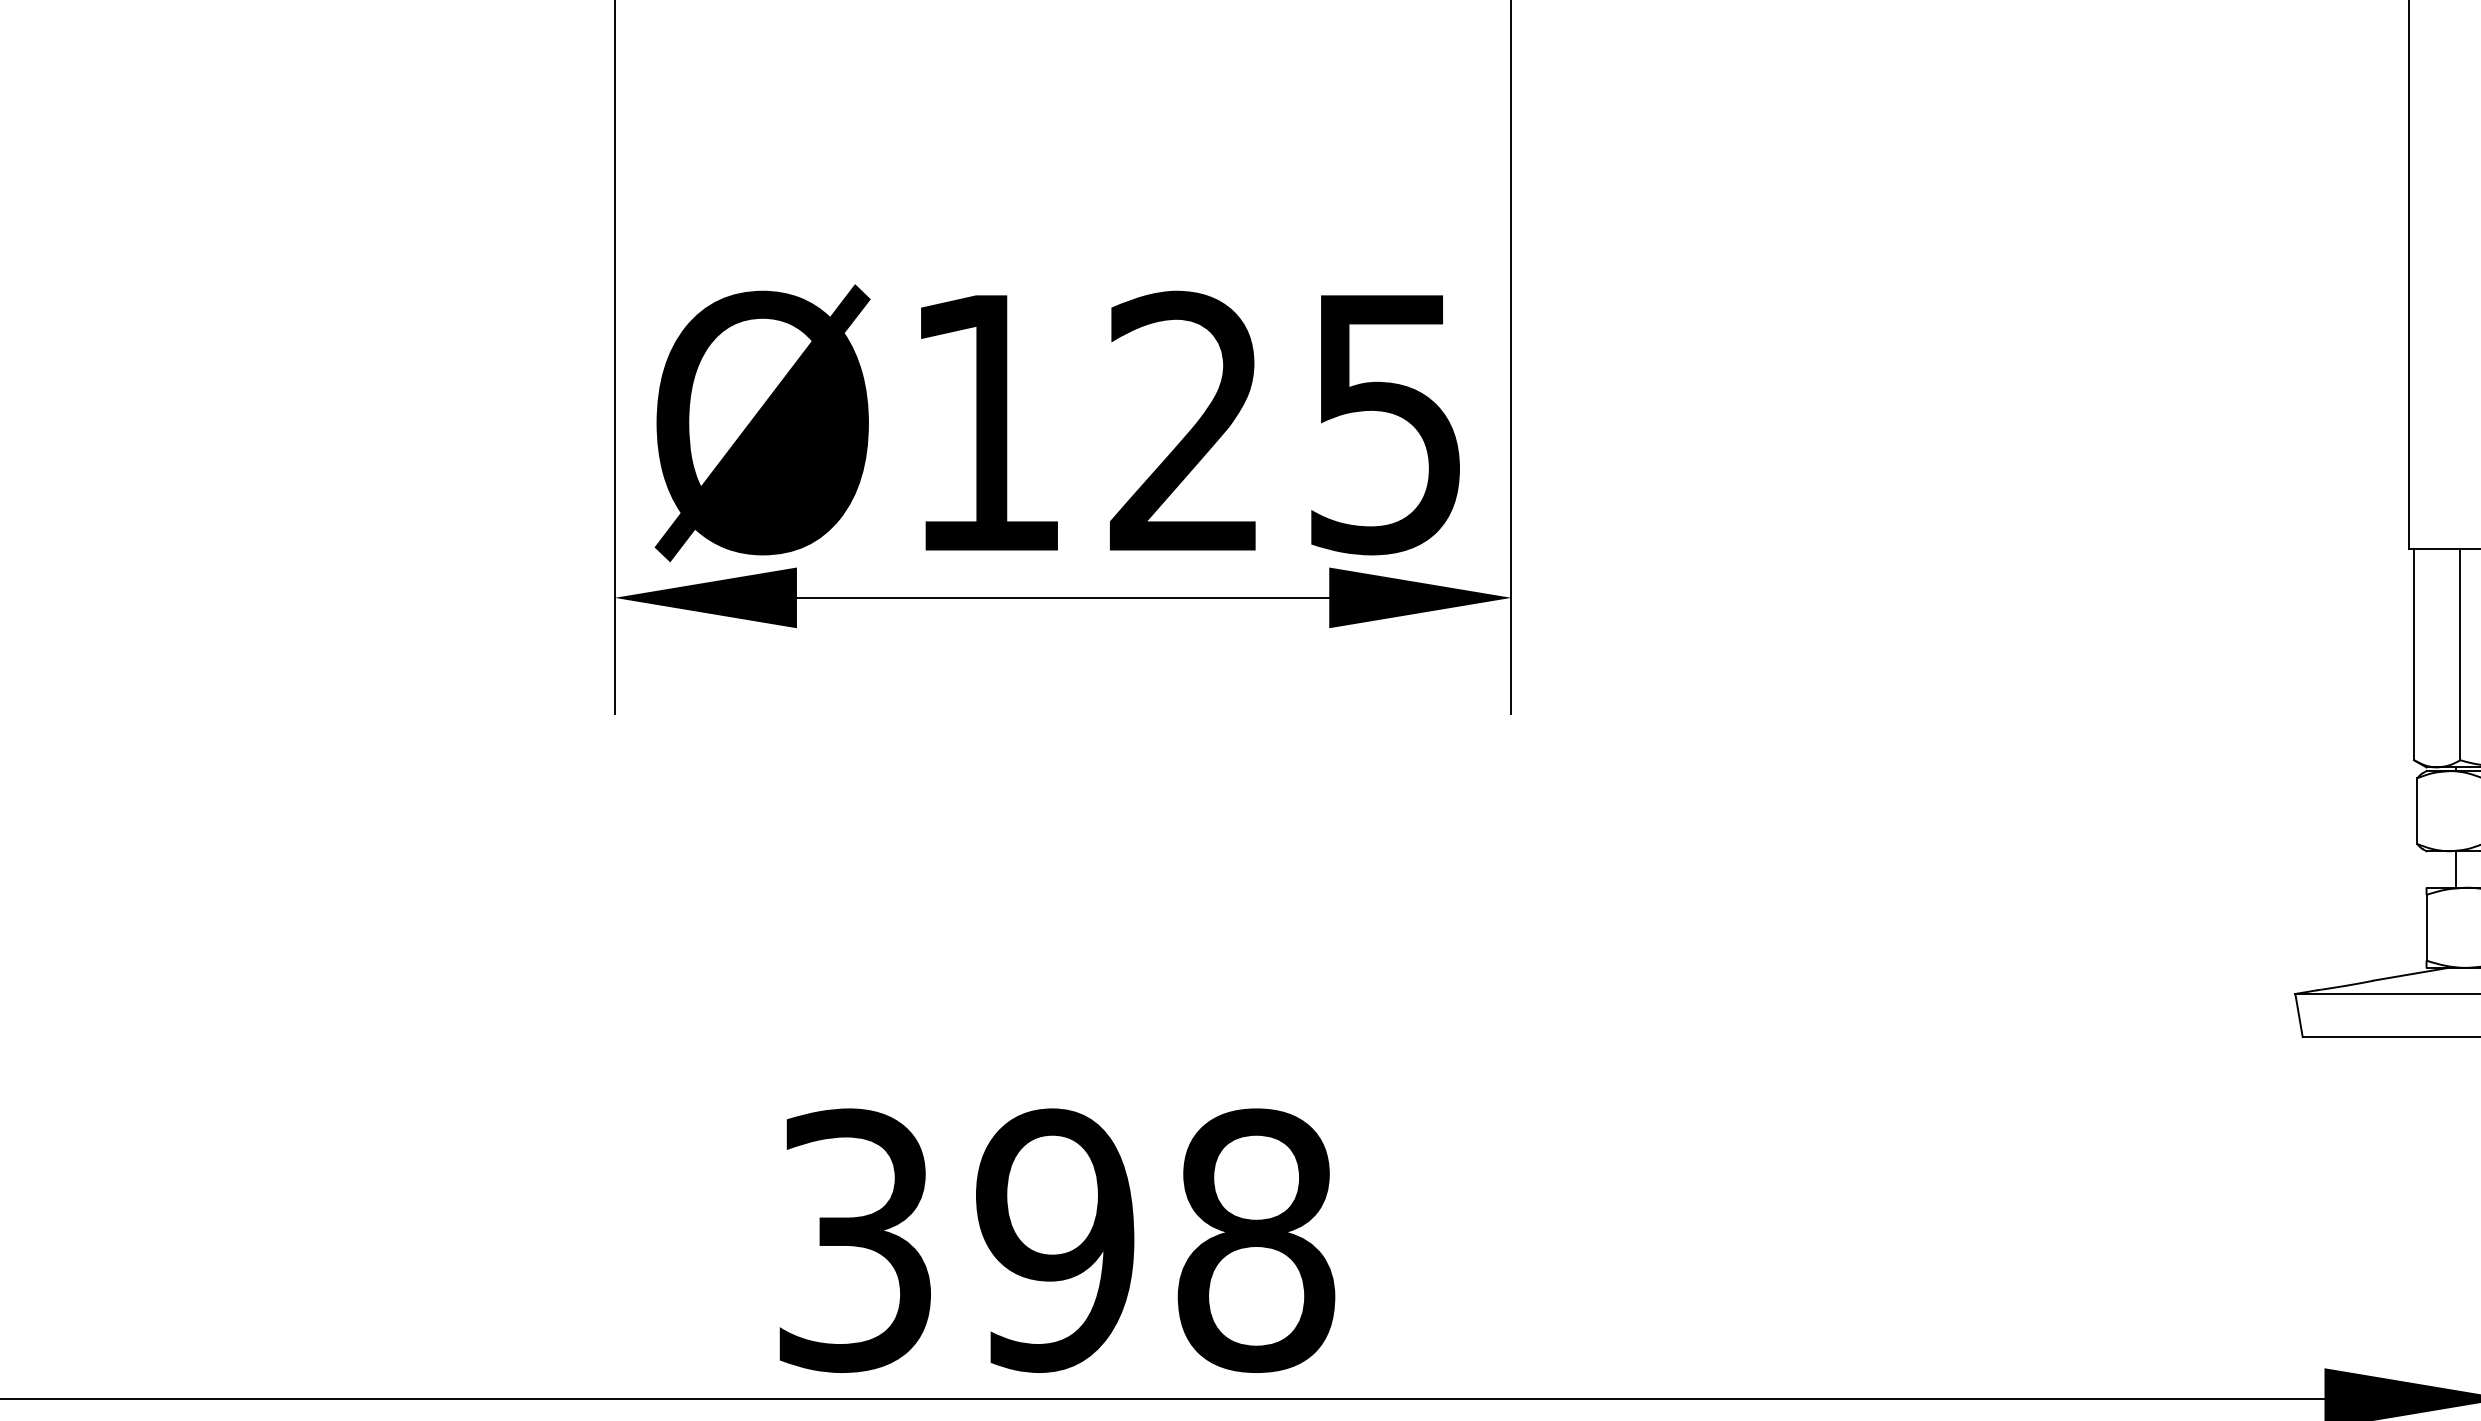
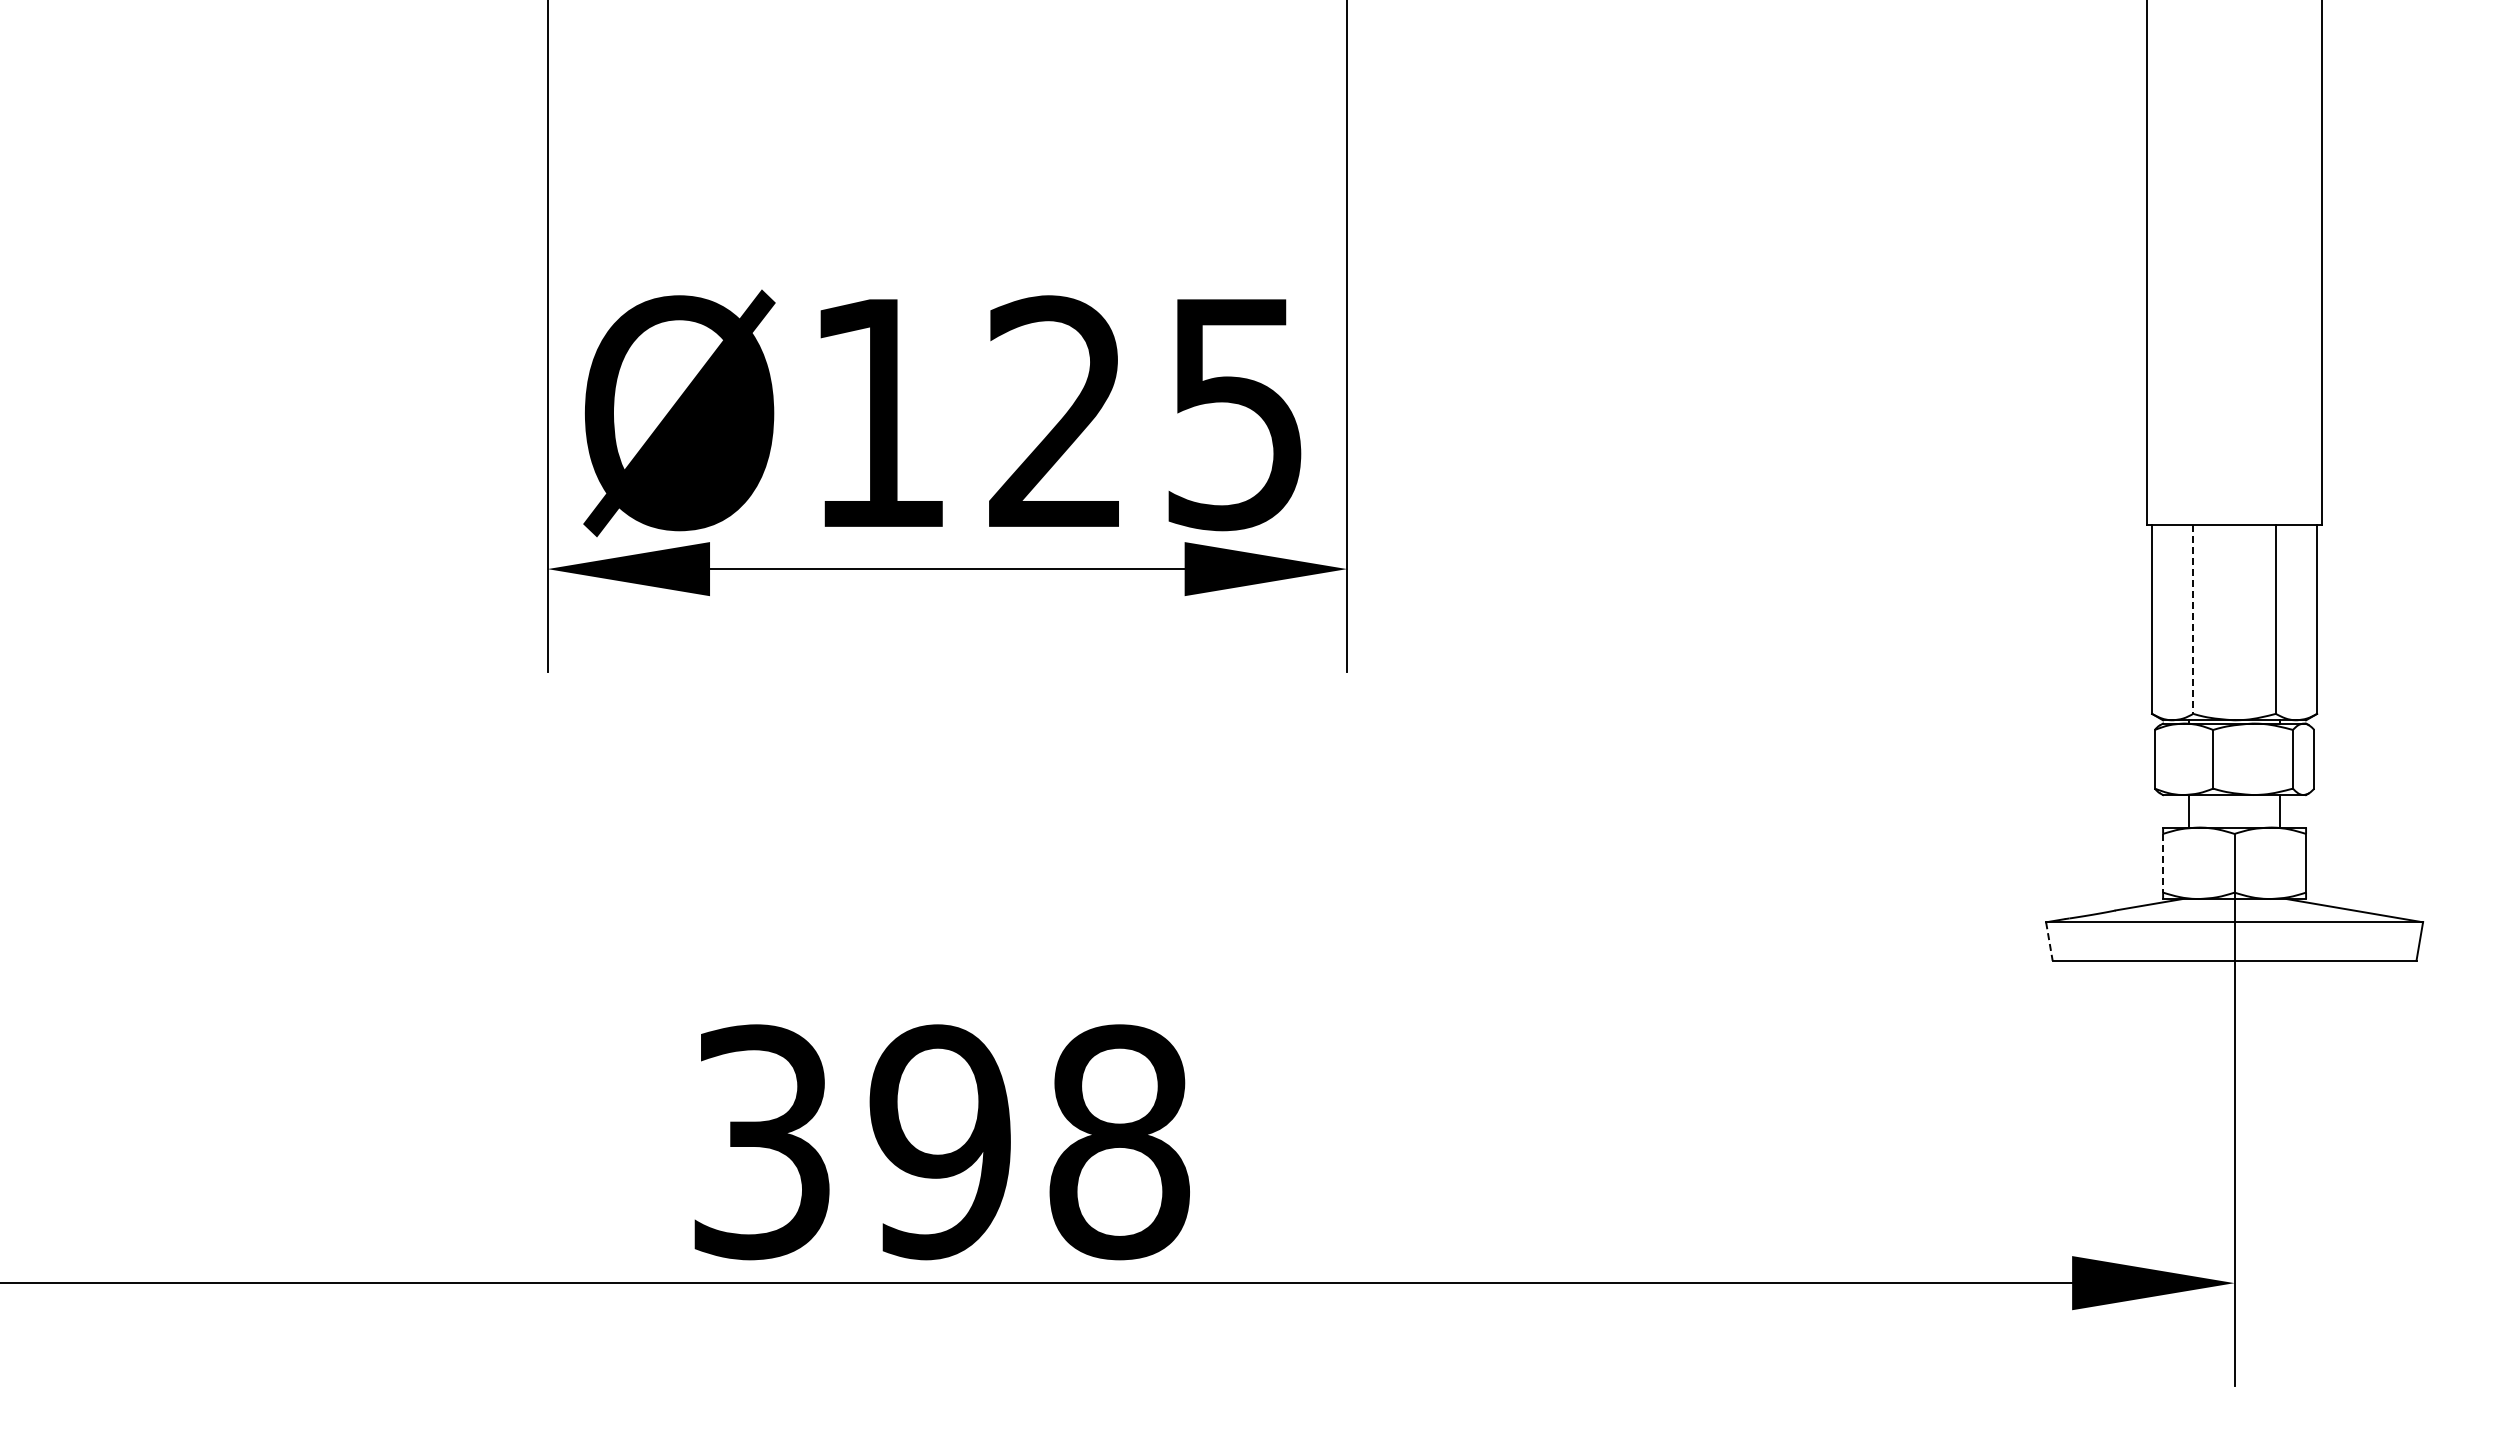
line: (2460, 655) -> (2193, 620), solid -> dashed
line: (2427, 928) -> (2163, 863), solid -> dashed
line: (2299, 1015) -> (2049, 941), solid -> dashed

